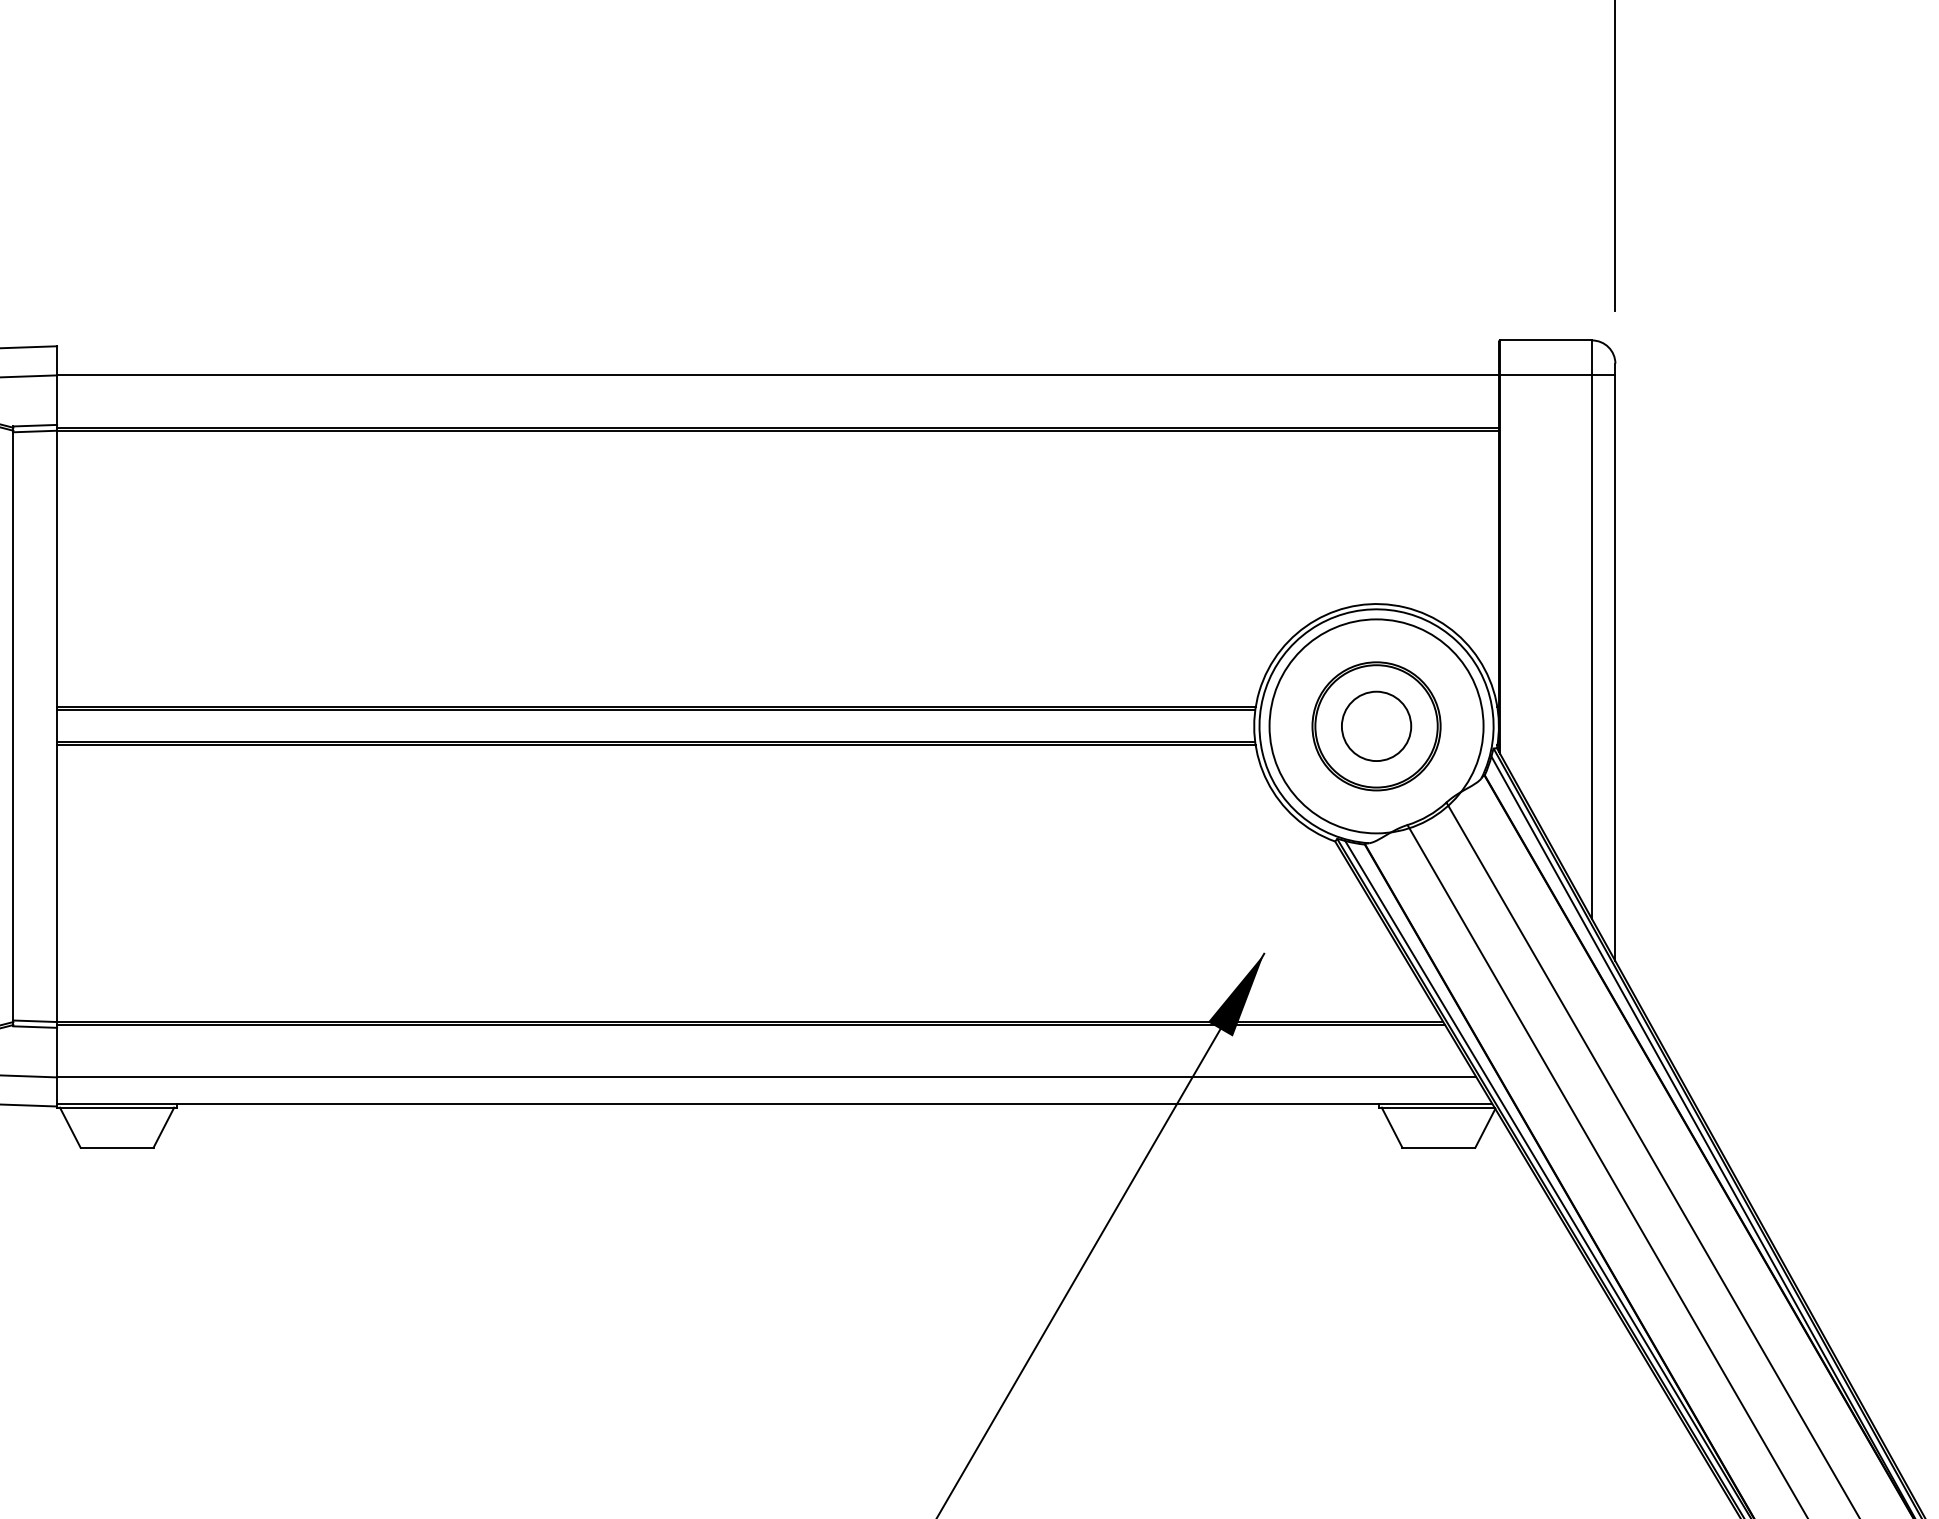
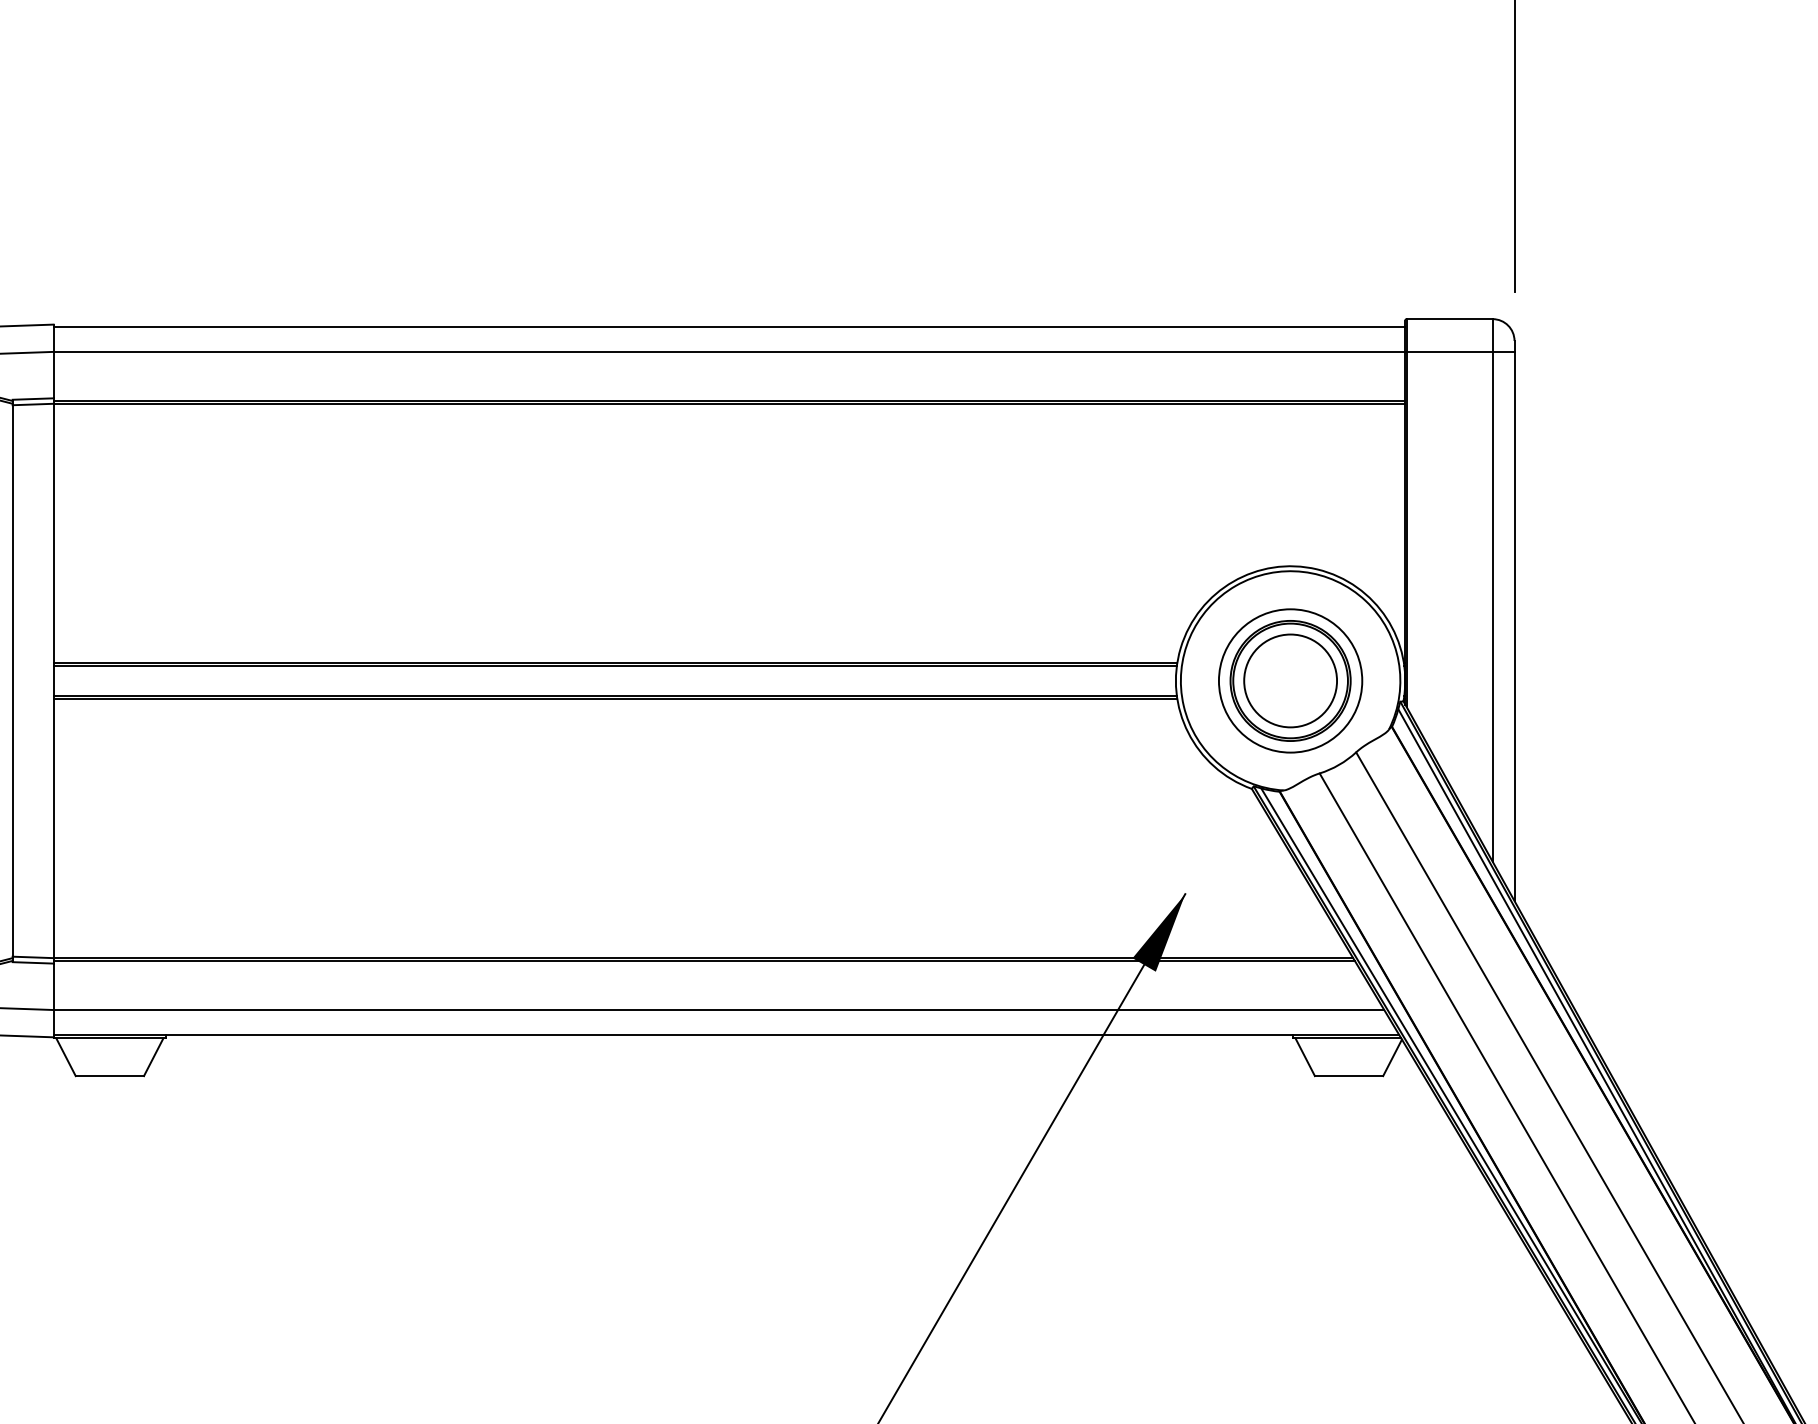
line: (777, 349) -> (729, 327), added
circle: (1376, 725) -> (1290, 680), size x0.71
circle: (1376, 725) -> (1290, 680), size x1.43

